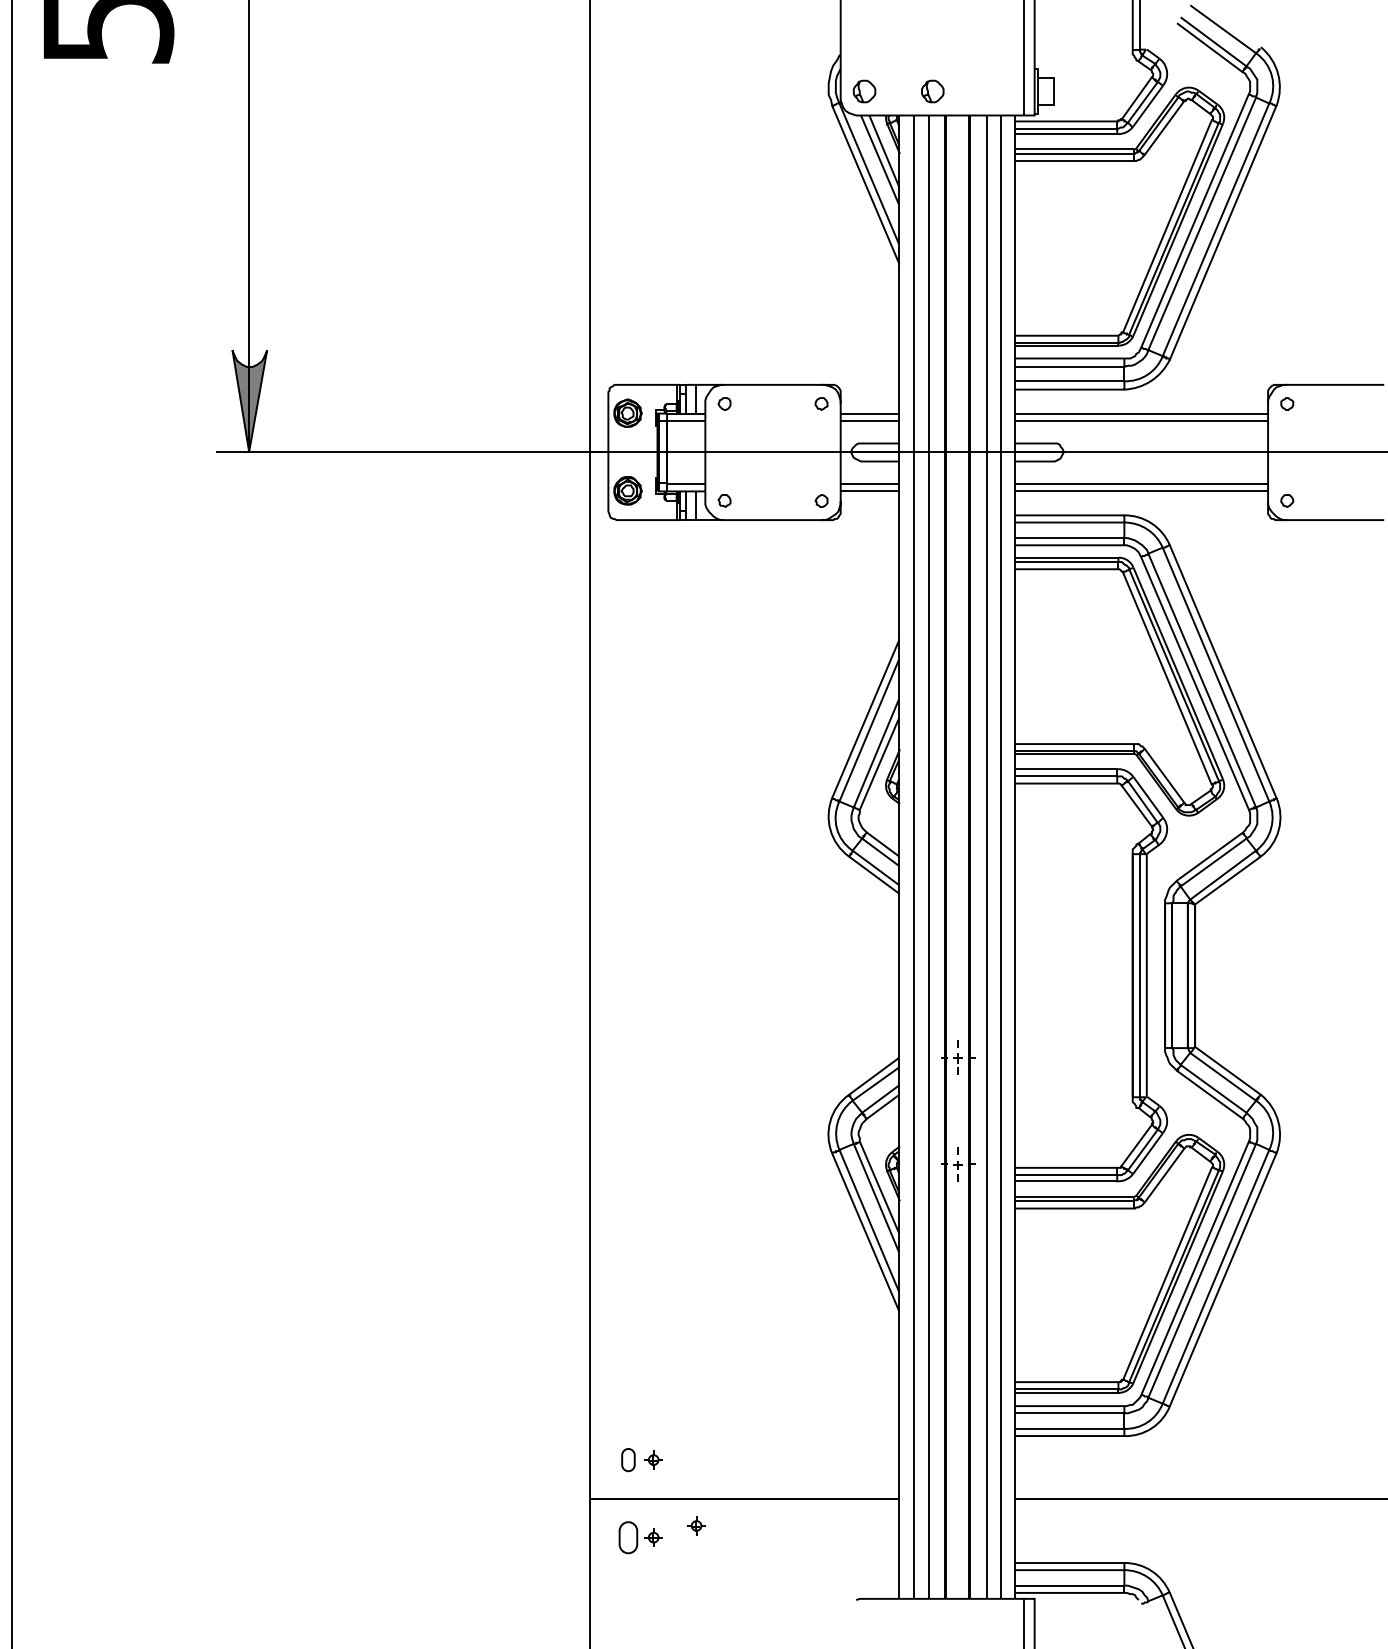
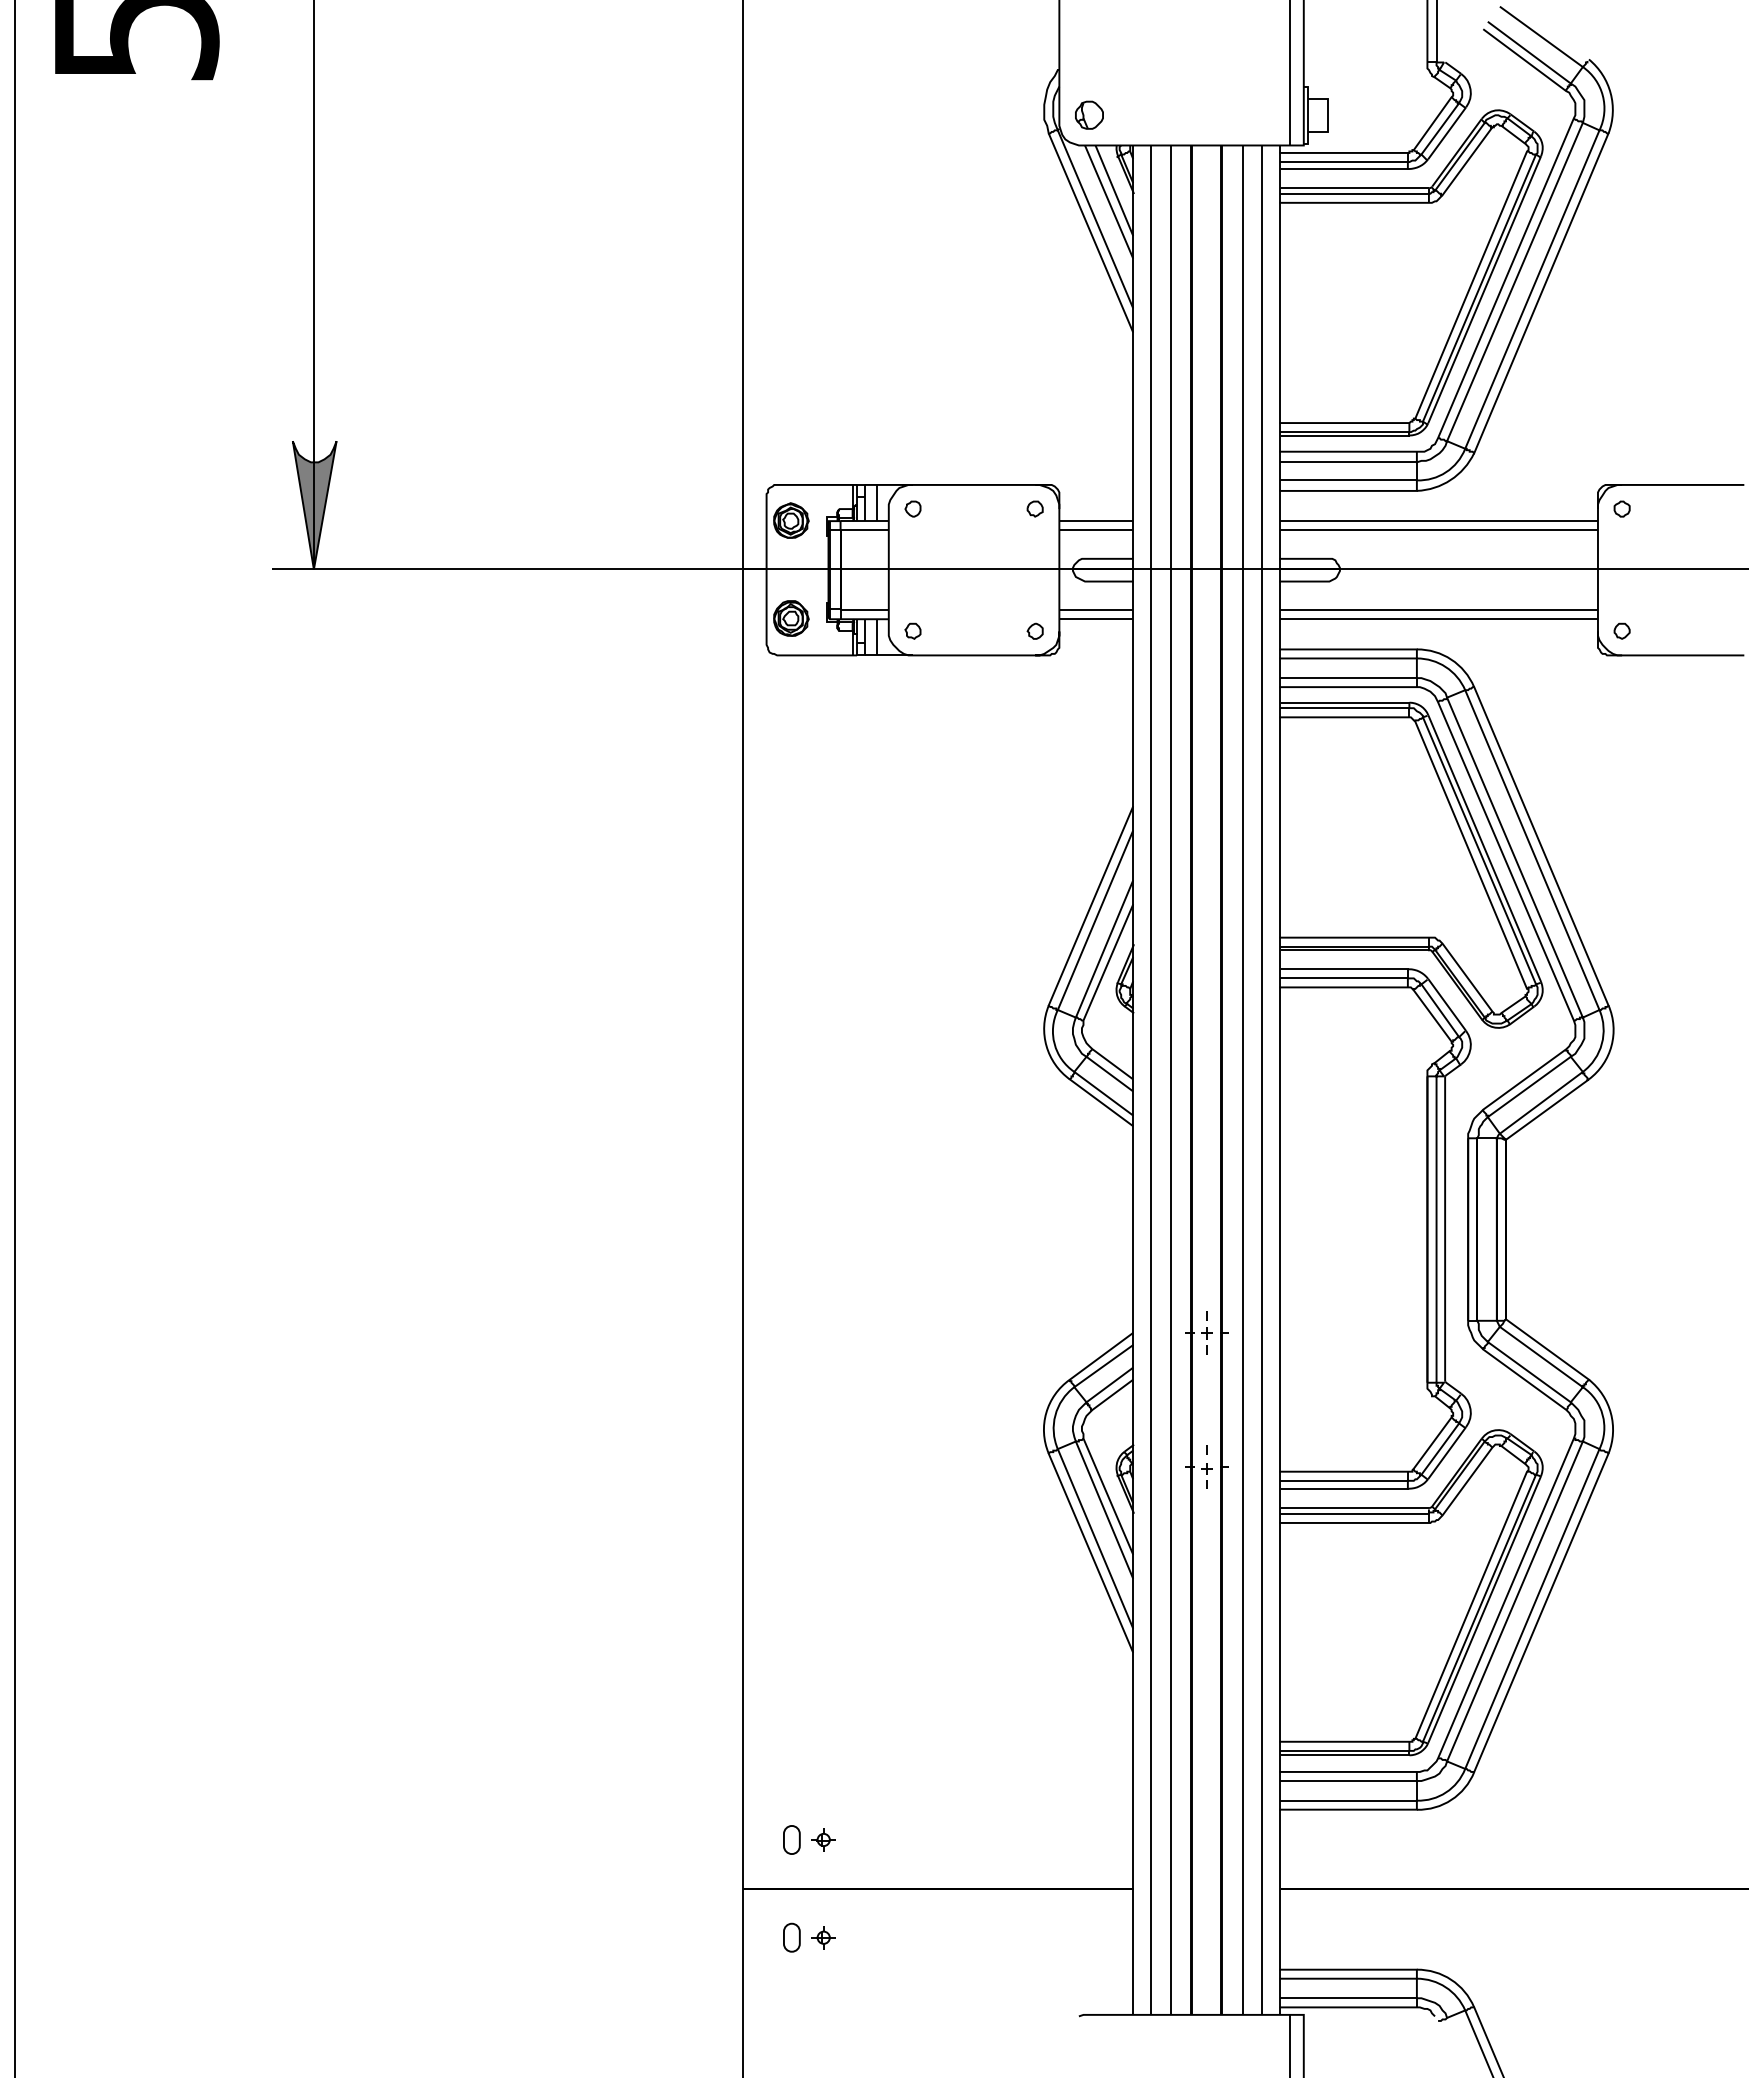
part: (932, 90) -> (1175, 114), removed
part: (696, 1525) -> (877, 1922), removed
part: (628, 1537) -> (791, 1937), size x0.71

